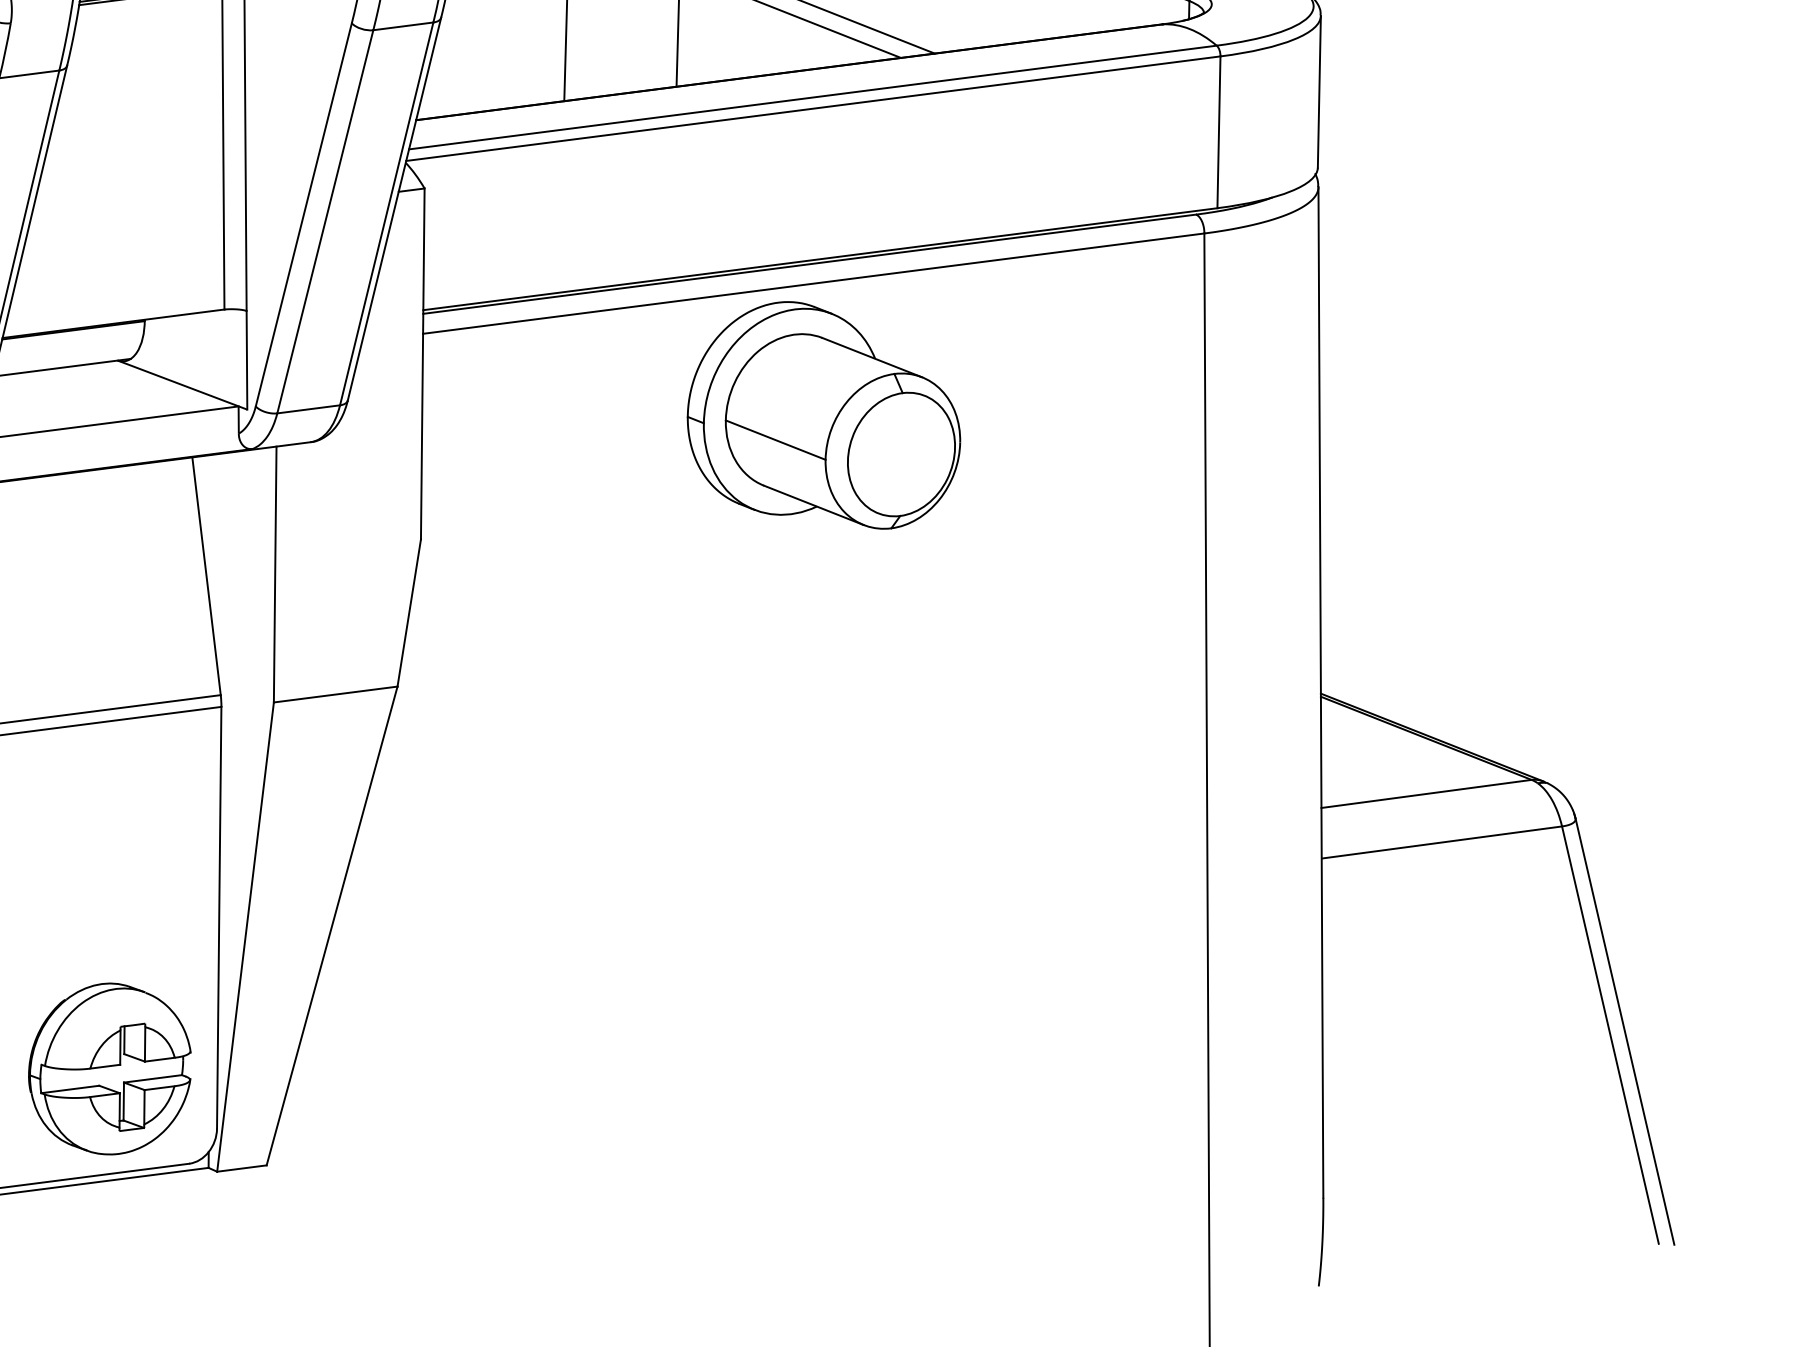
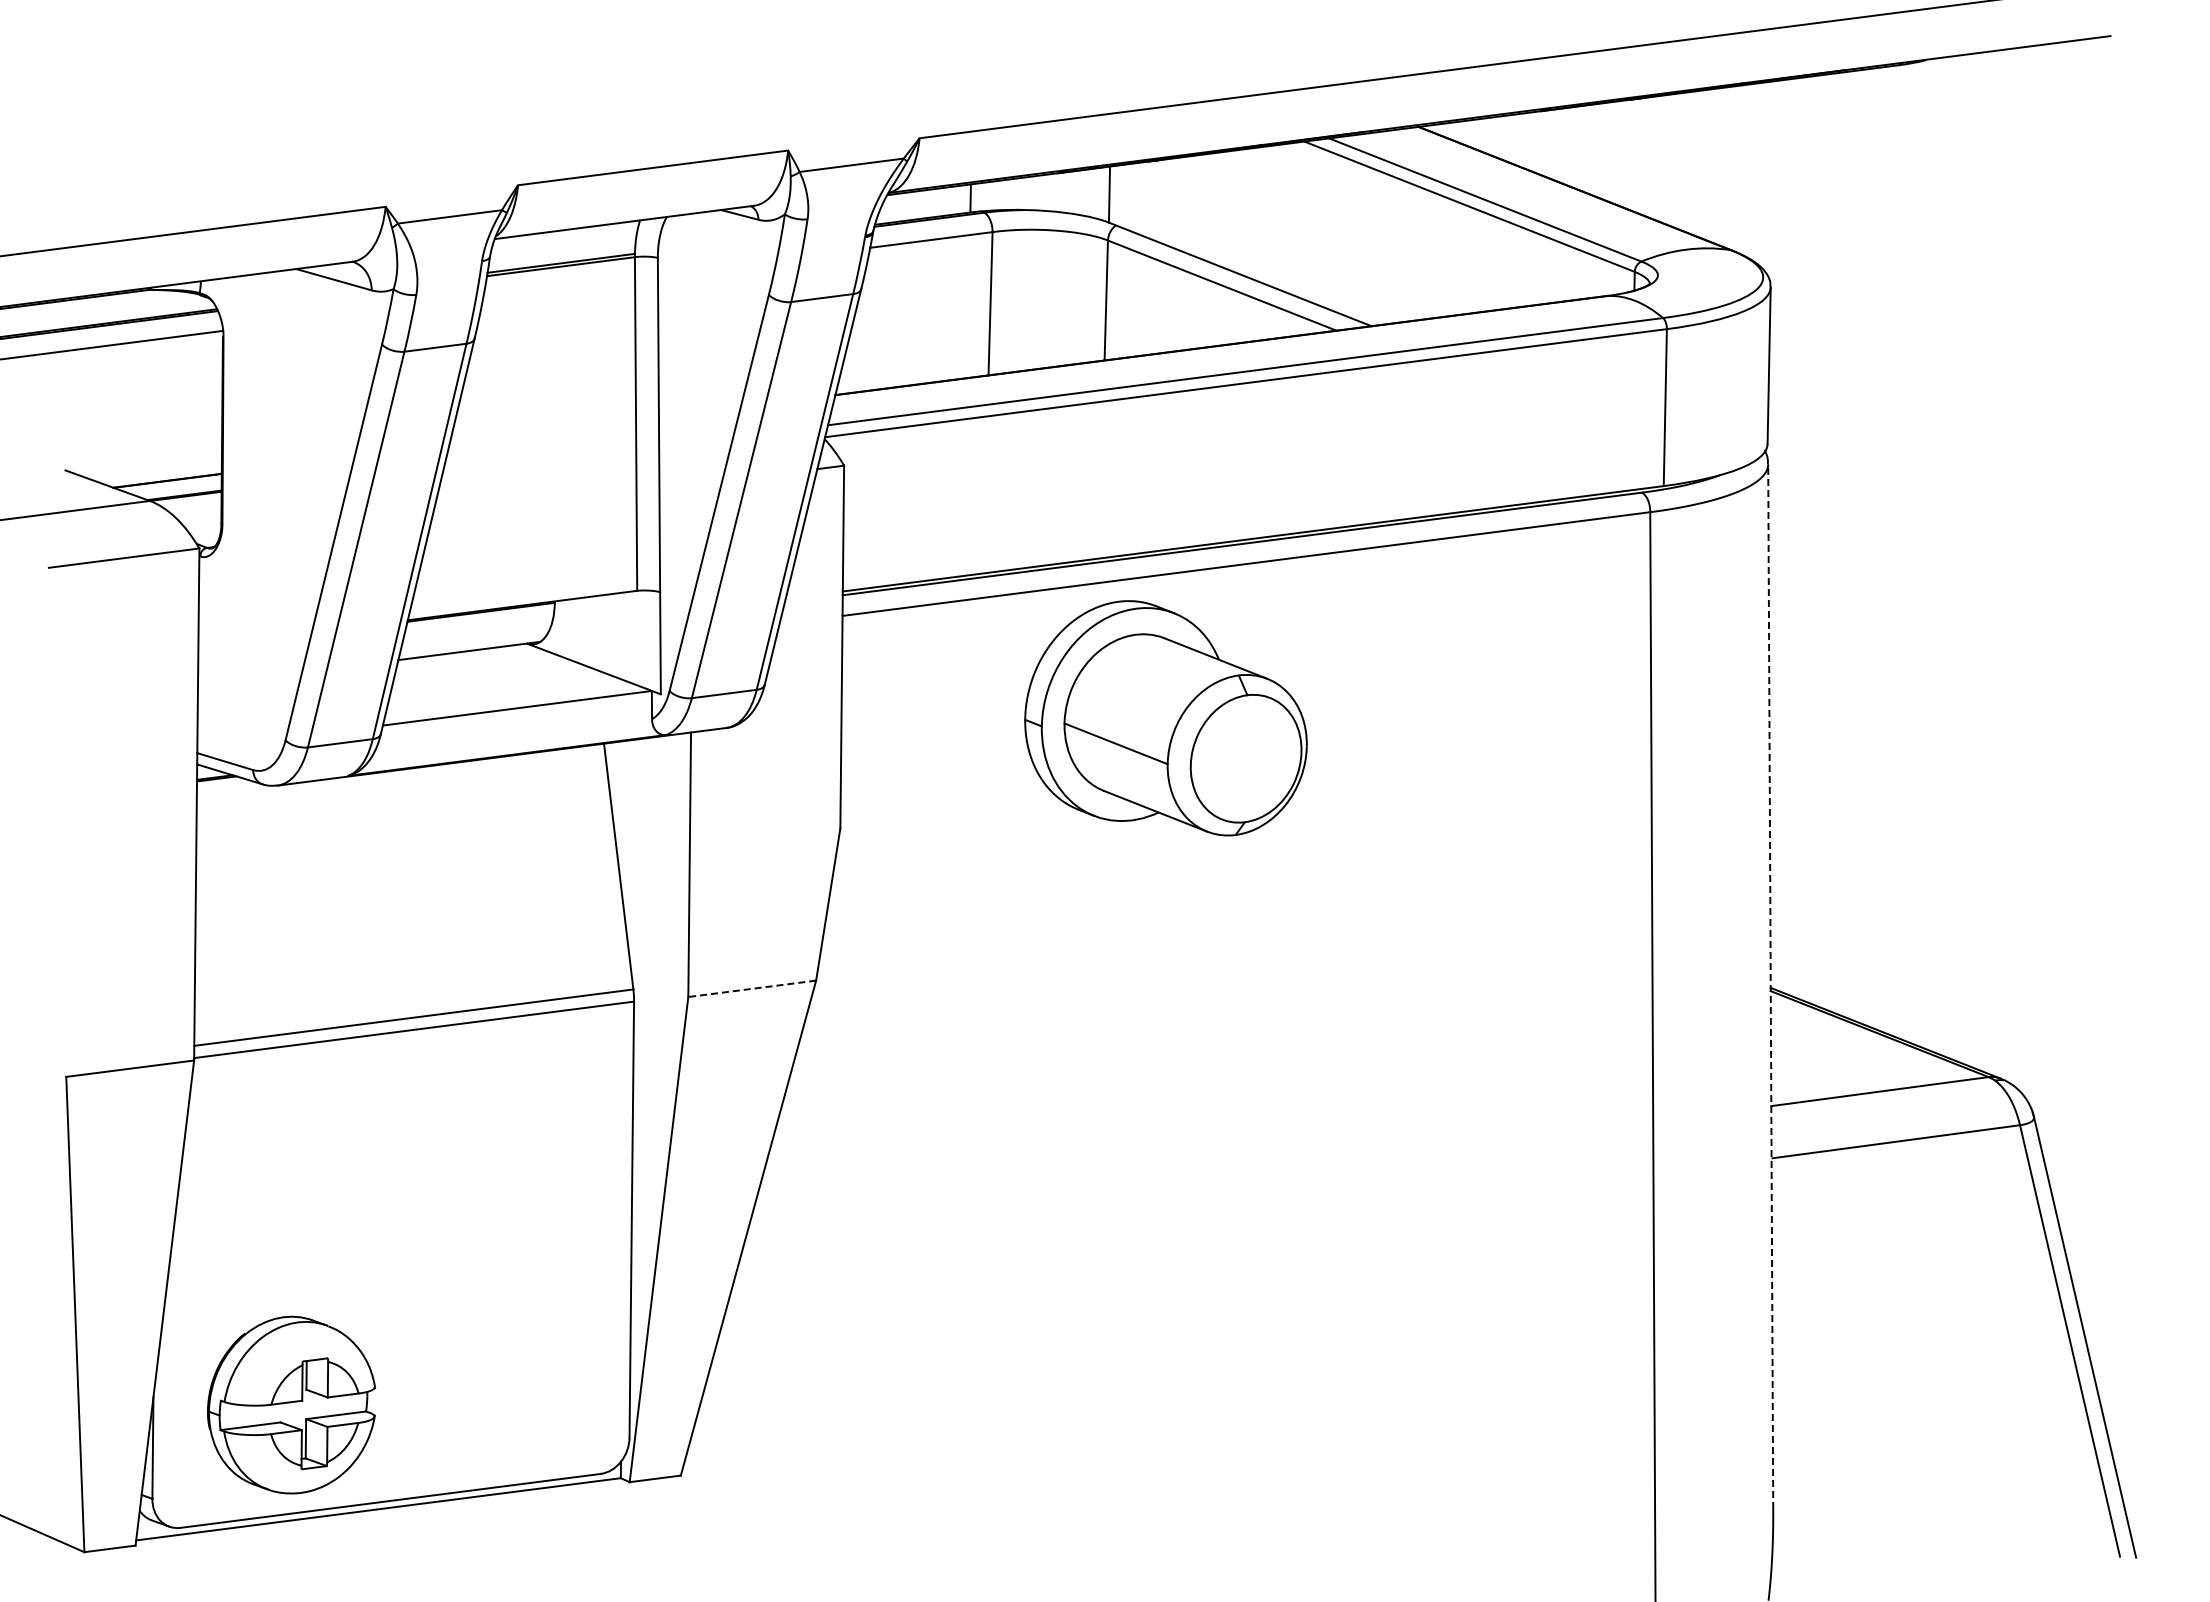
part: (823, 415) -> (1165, 718), moved
line: (1320, 692) -> (1770, 986), solid -> dashed
line: (335, 694) -> (751, 988), solid -> dashed
part: (109, 1068) -> (518, 1375), removed

